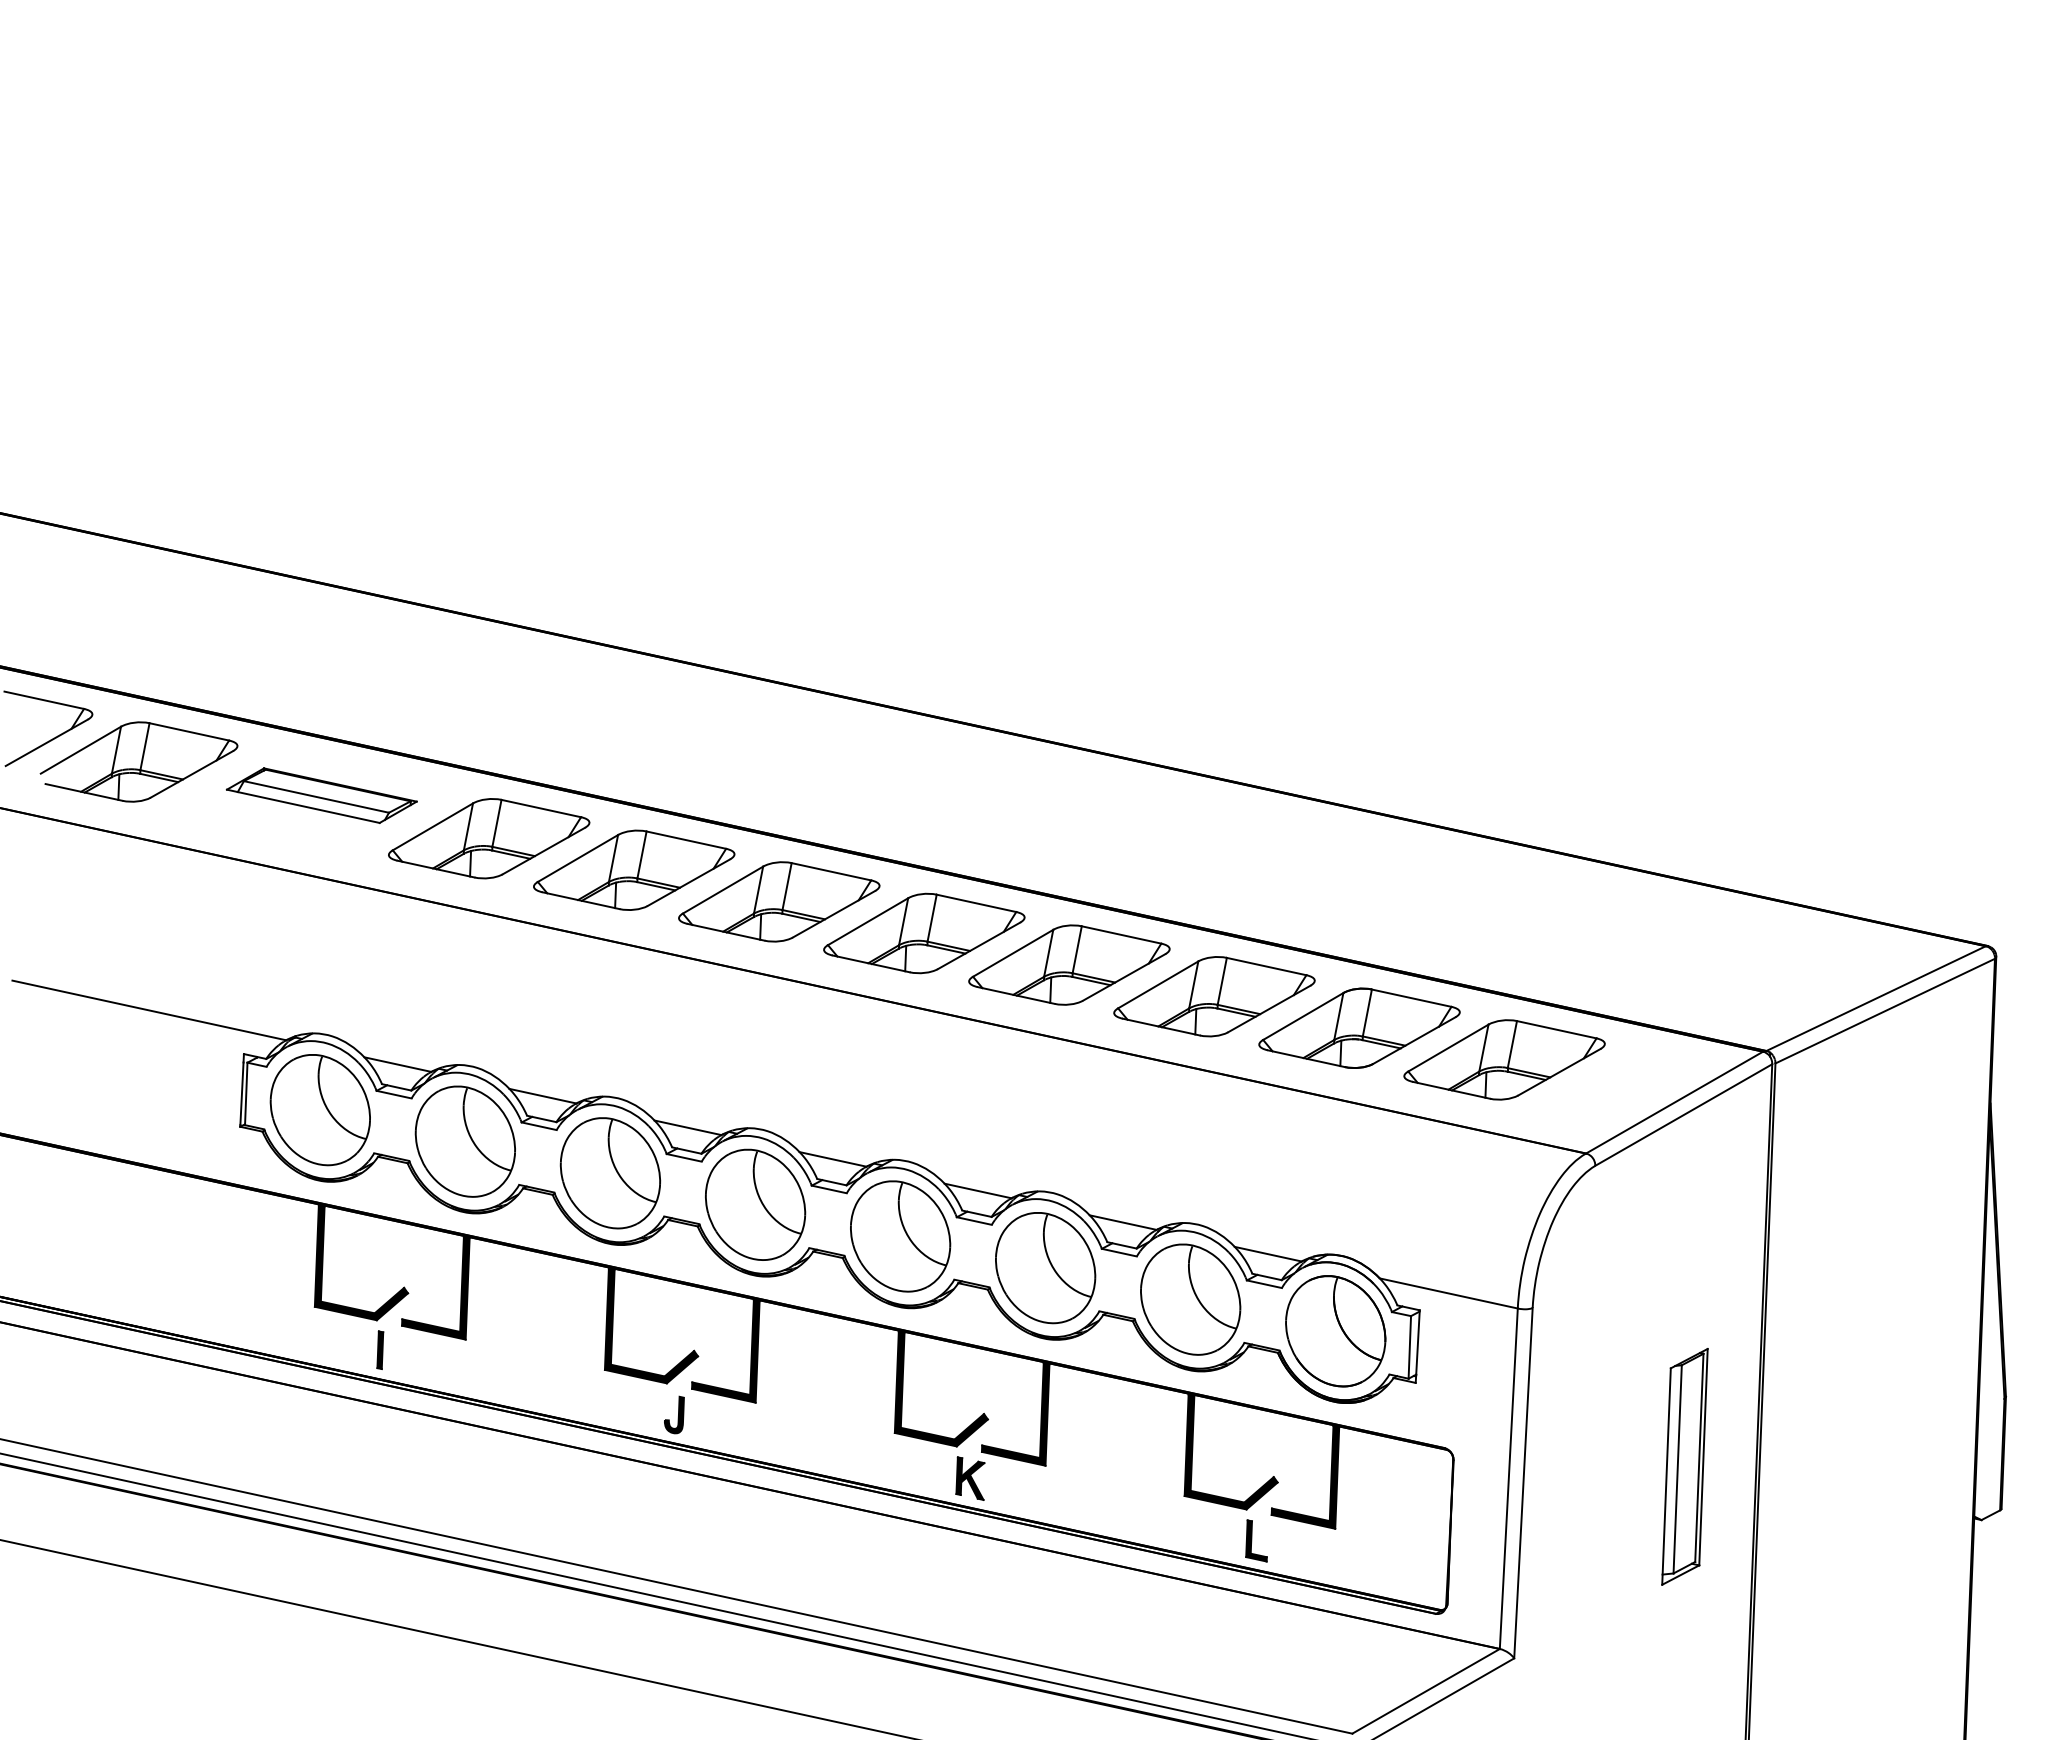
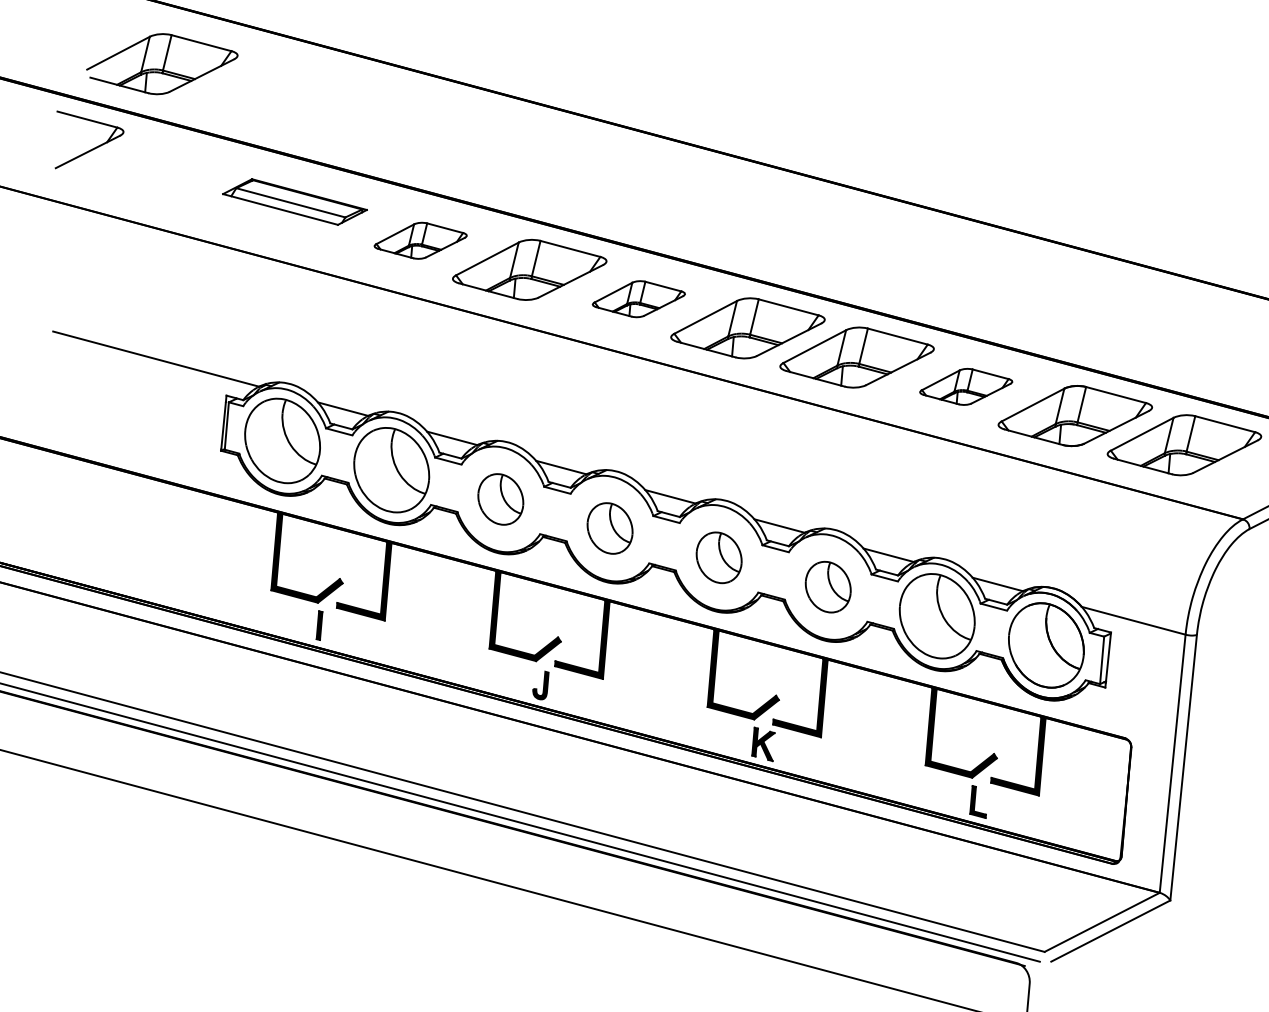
part: (138, 761) -> (161, 63), moved
part: (489, 838) -> (420, 240), size x0.6
part: (779, 901) -> (639, 298), size x0.6
part: (1214, 996) -> (966, 386), size x0.6
part: (610, 1173) -> (500, 499), size x0.6
part: (755, 1204) -> (609, 528), size x0.6
part: (900, 1236) -> (719, 557), size x0.6
part: (1045, 1268) -> (828, 587), size x0.6

